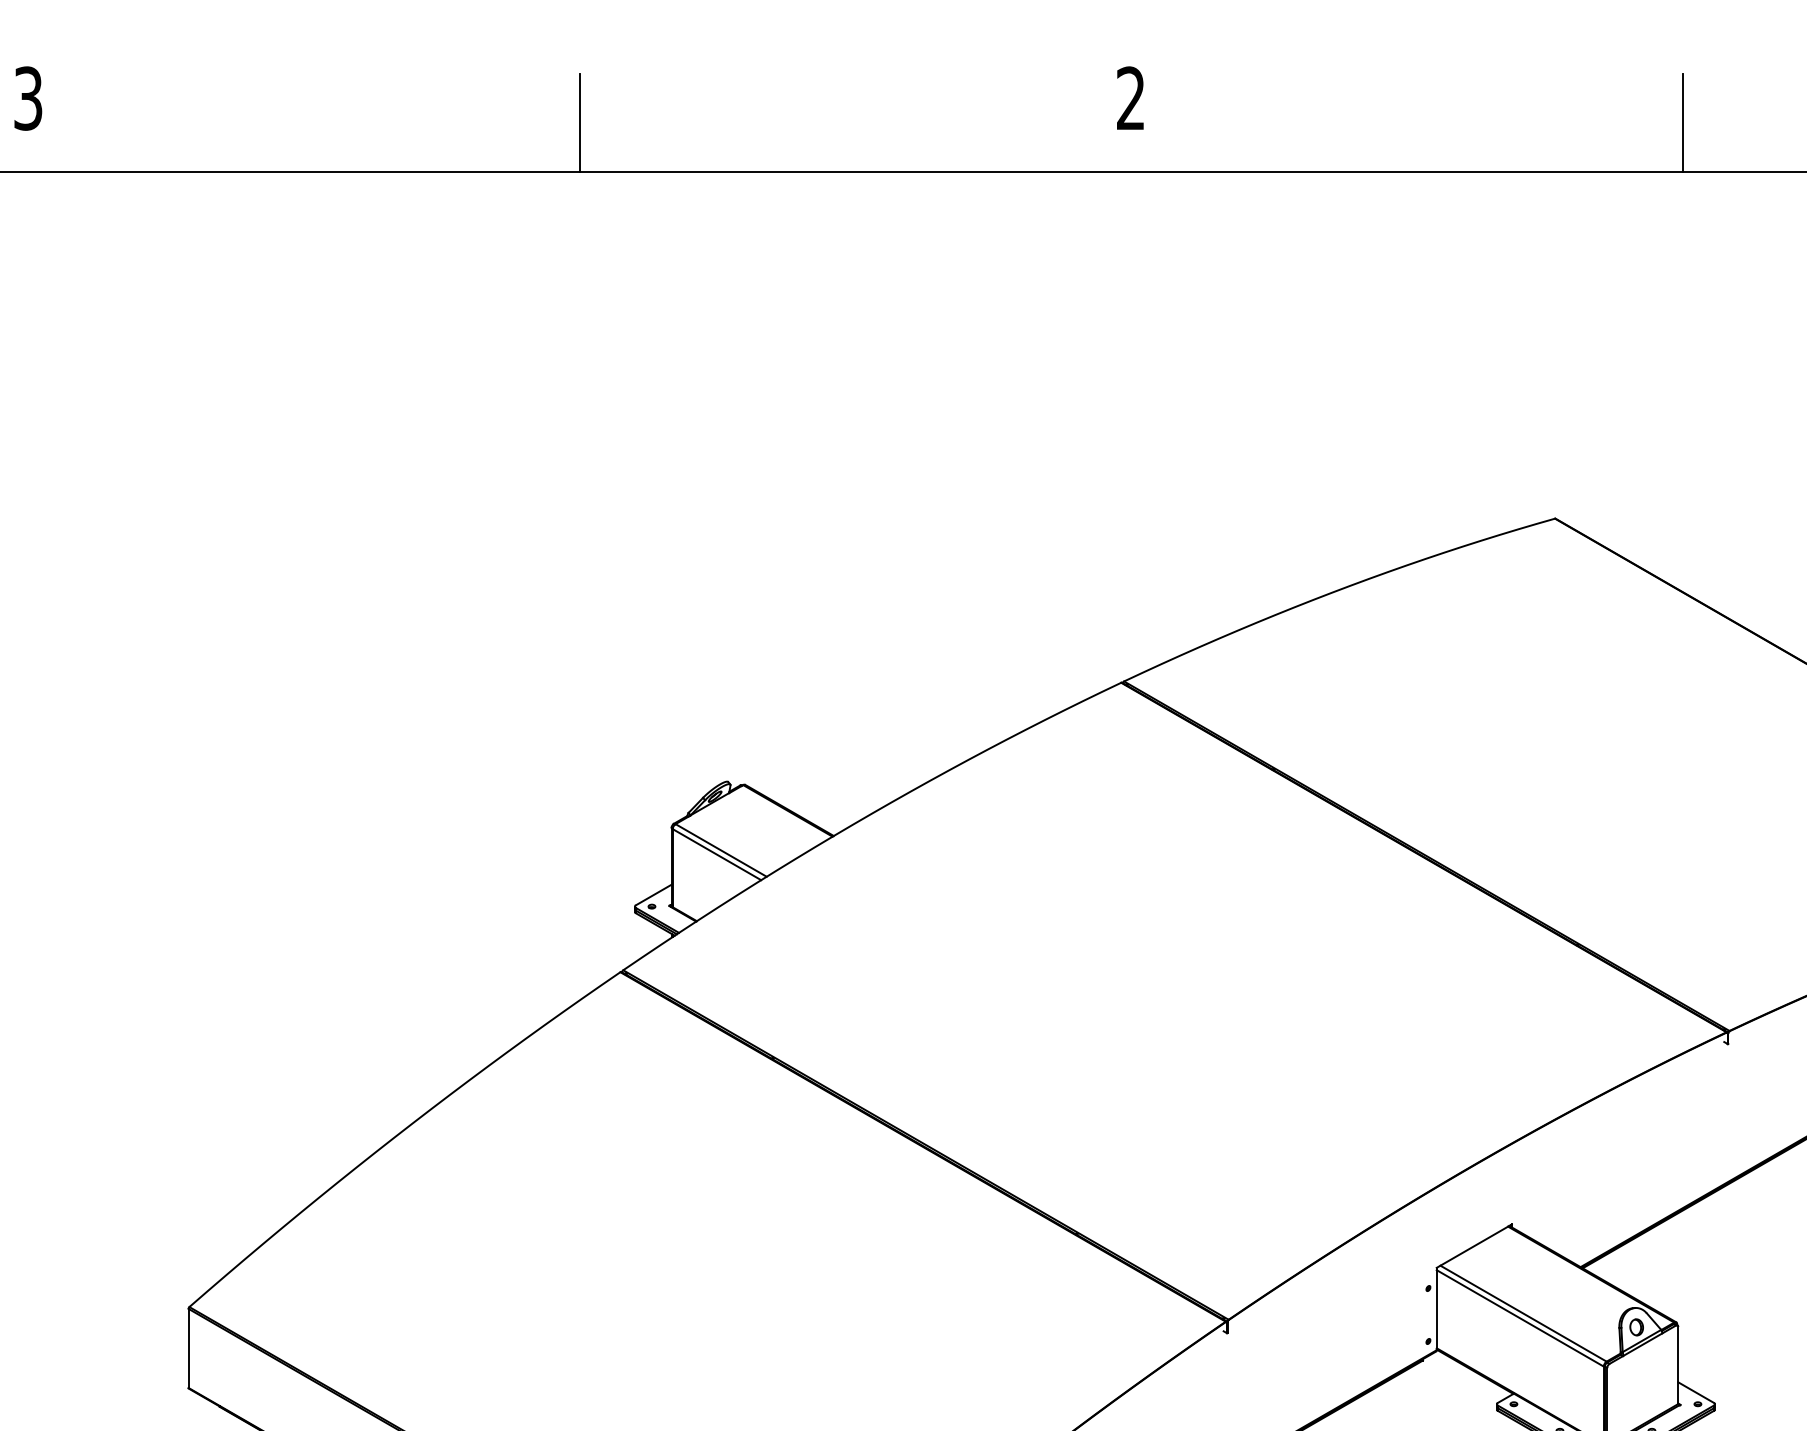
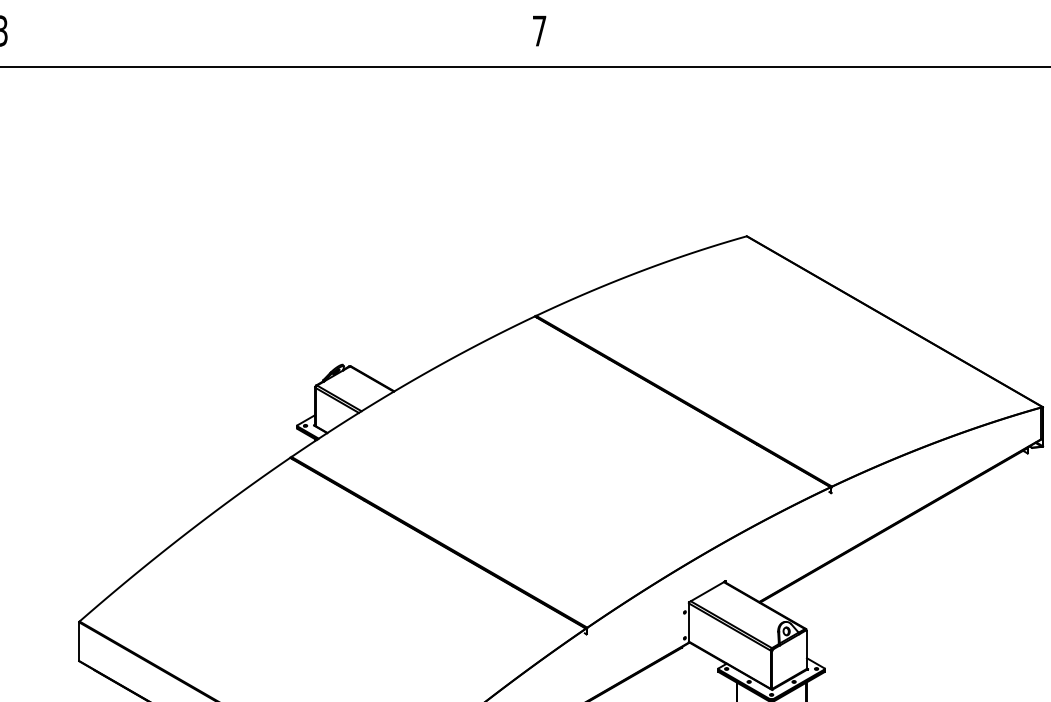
text: (1130, 97) -> (539, 30), 2 -> 7
line: (580, 121) -> (270, 42), removed
line: (1683, 121) -> (809, 42), removed

